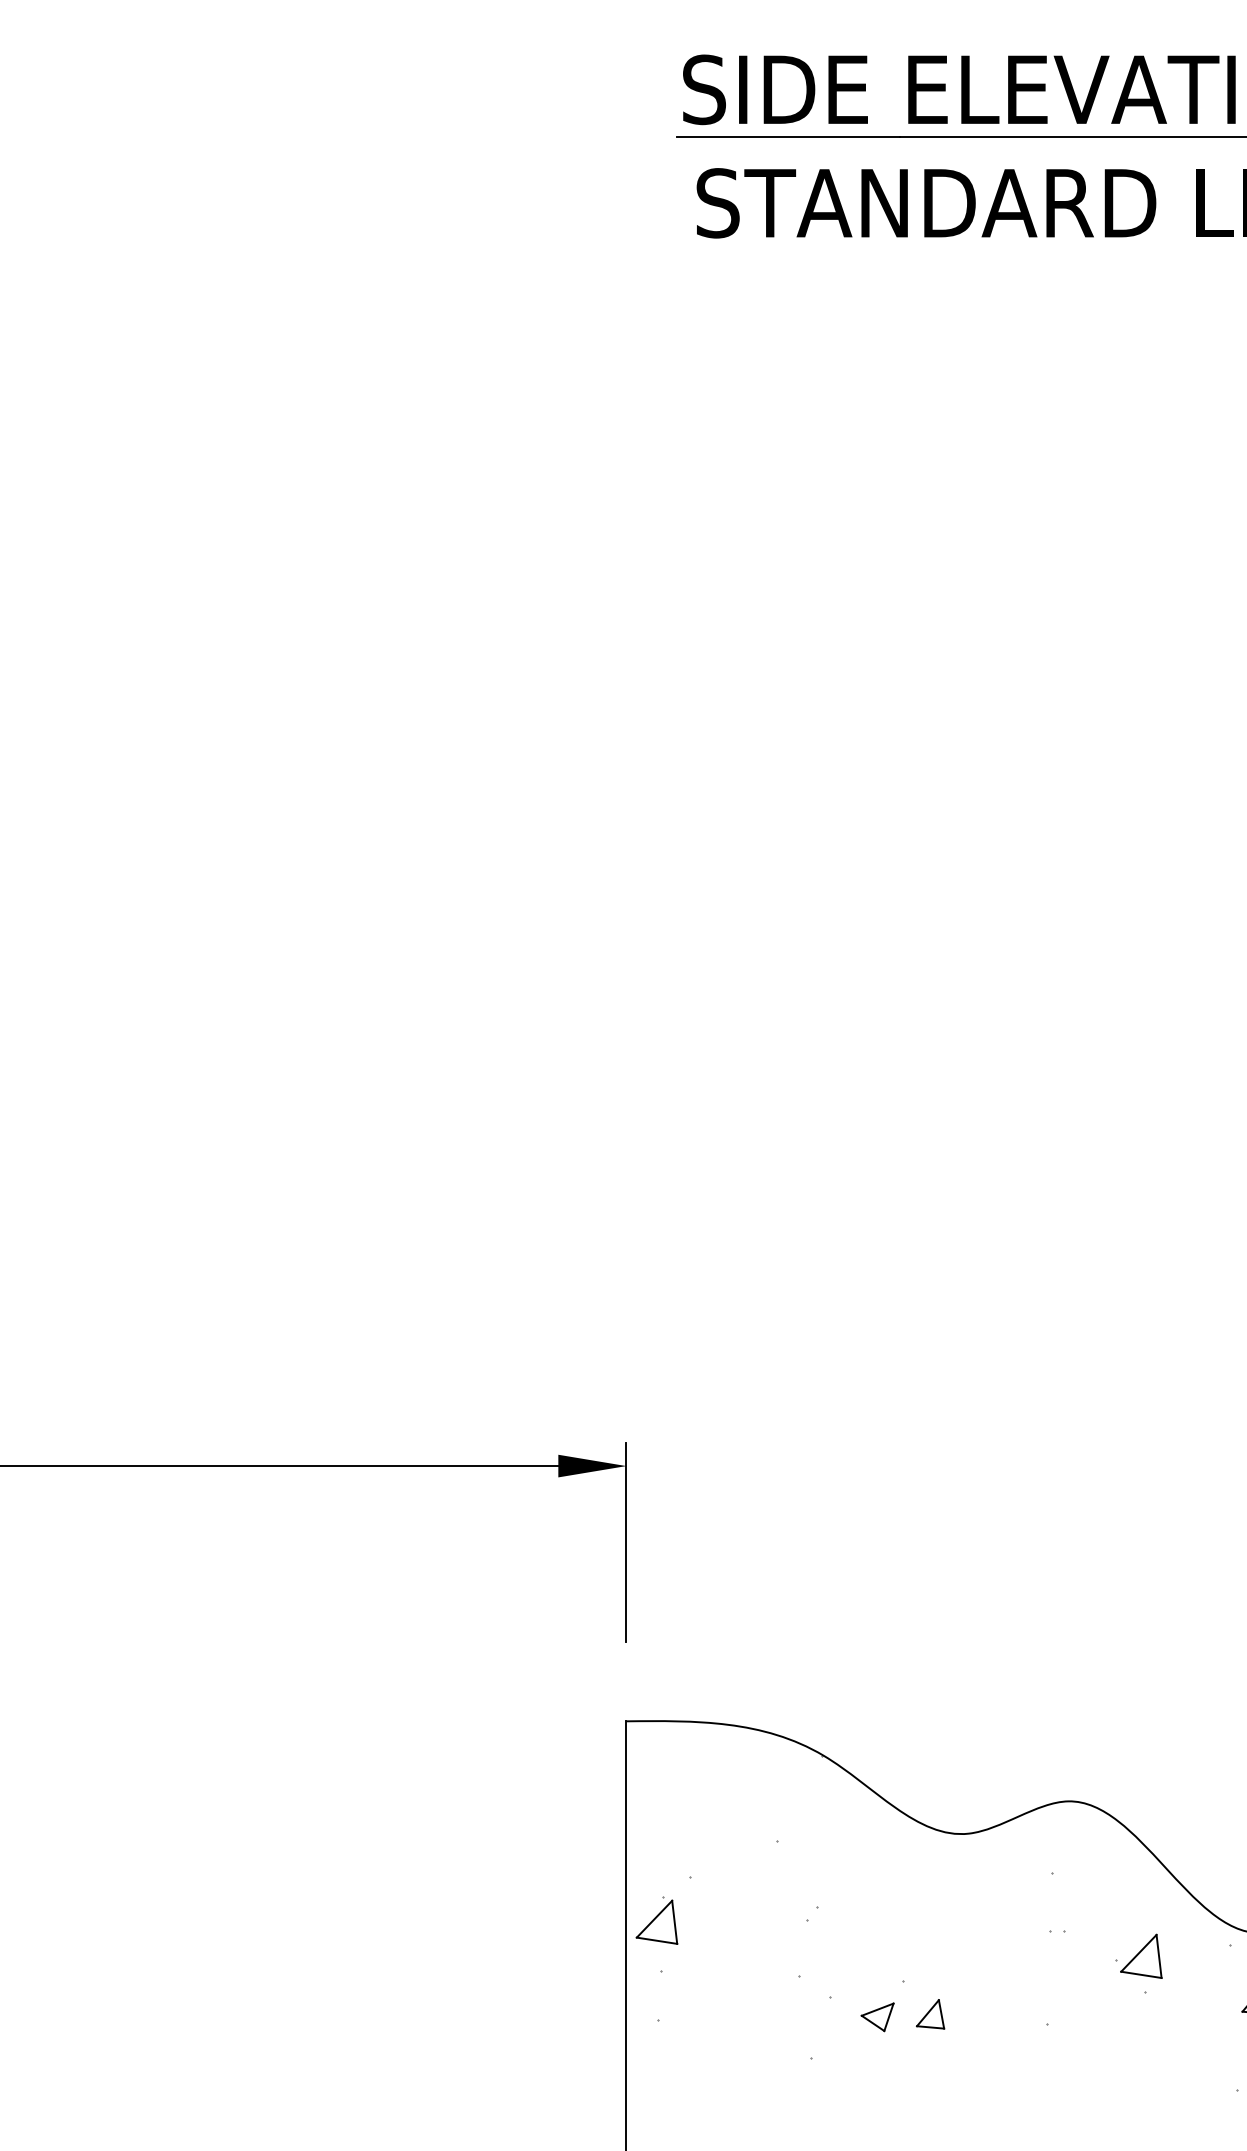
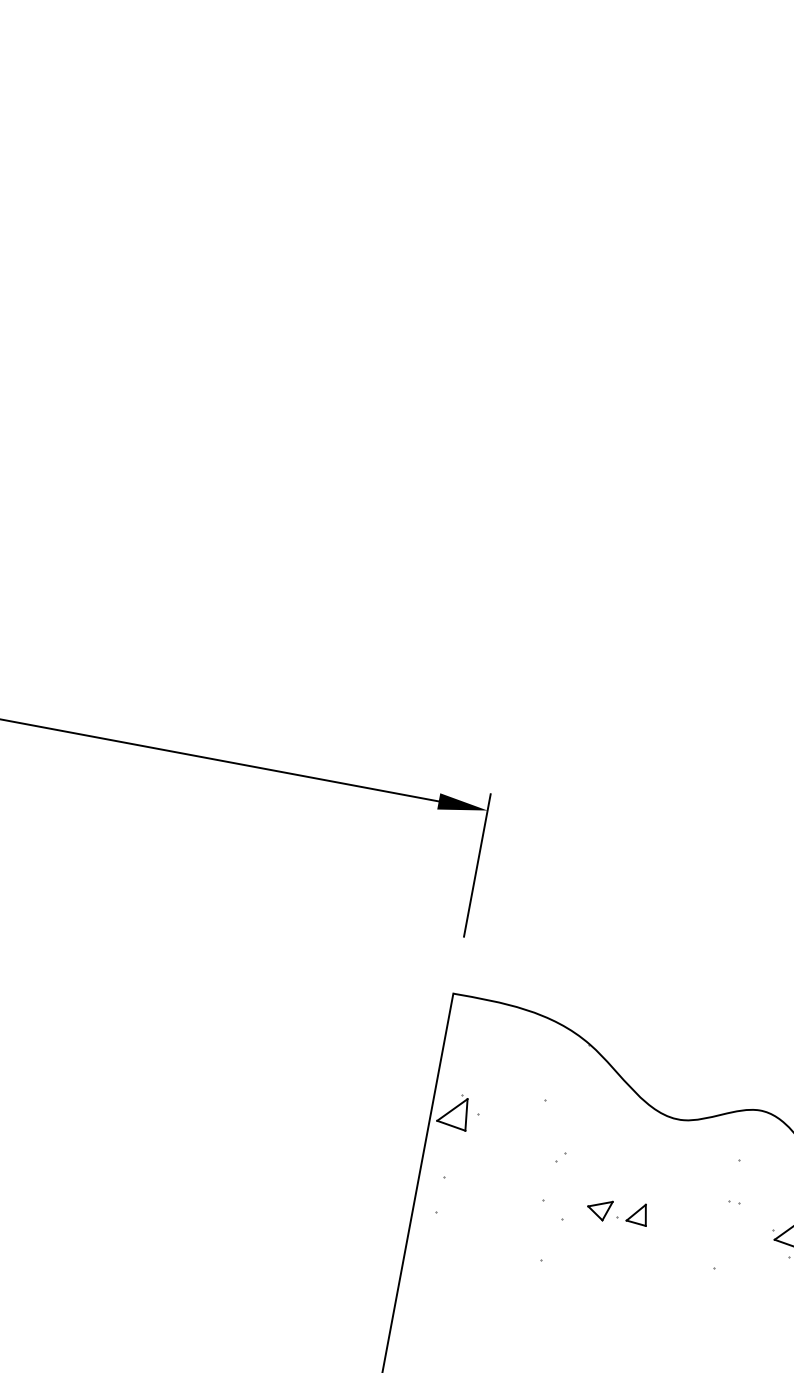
part: (656, 1920) -> (453, 1111), moved
part: (930, 2014) -> (637, 1213), moved
part: (877, 2017) -> (599, 1209), moved

